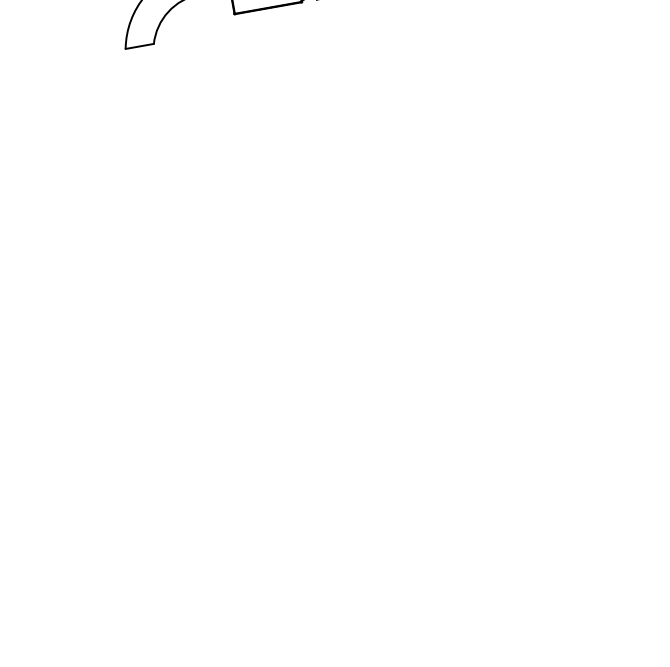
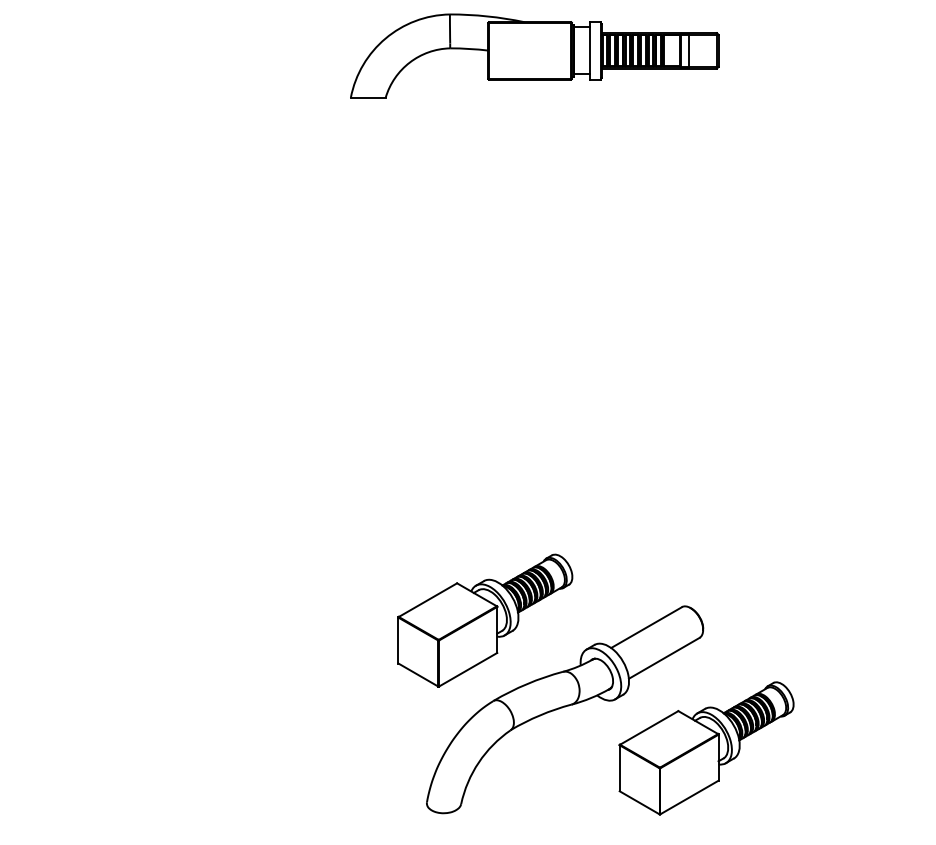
part: (408, 489) -> (595, 684), added

